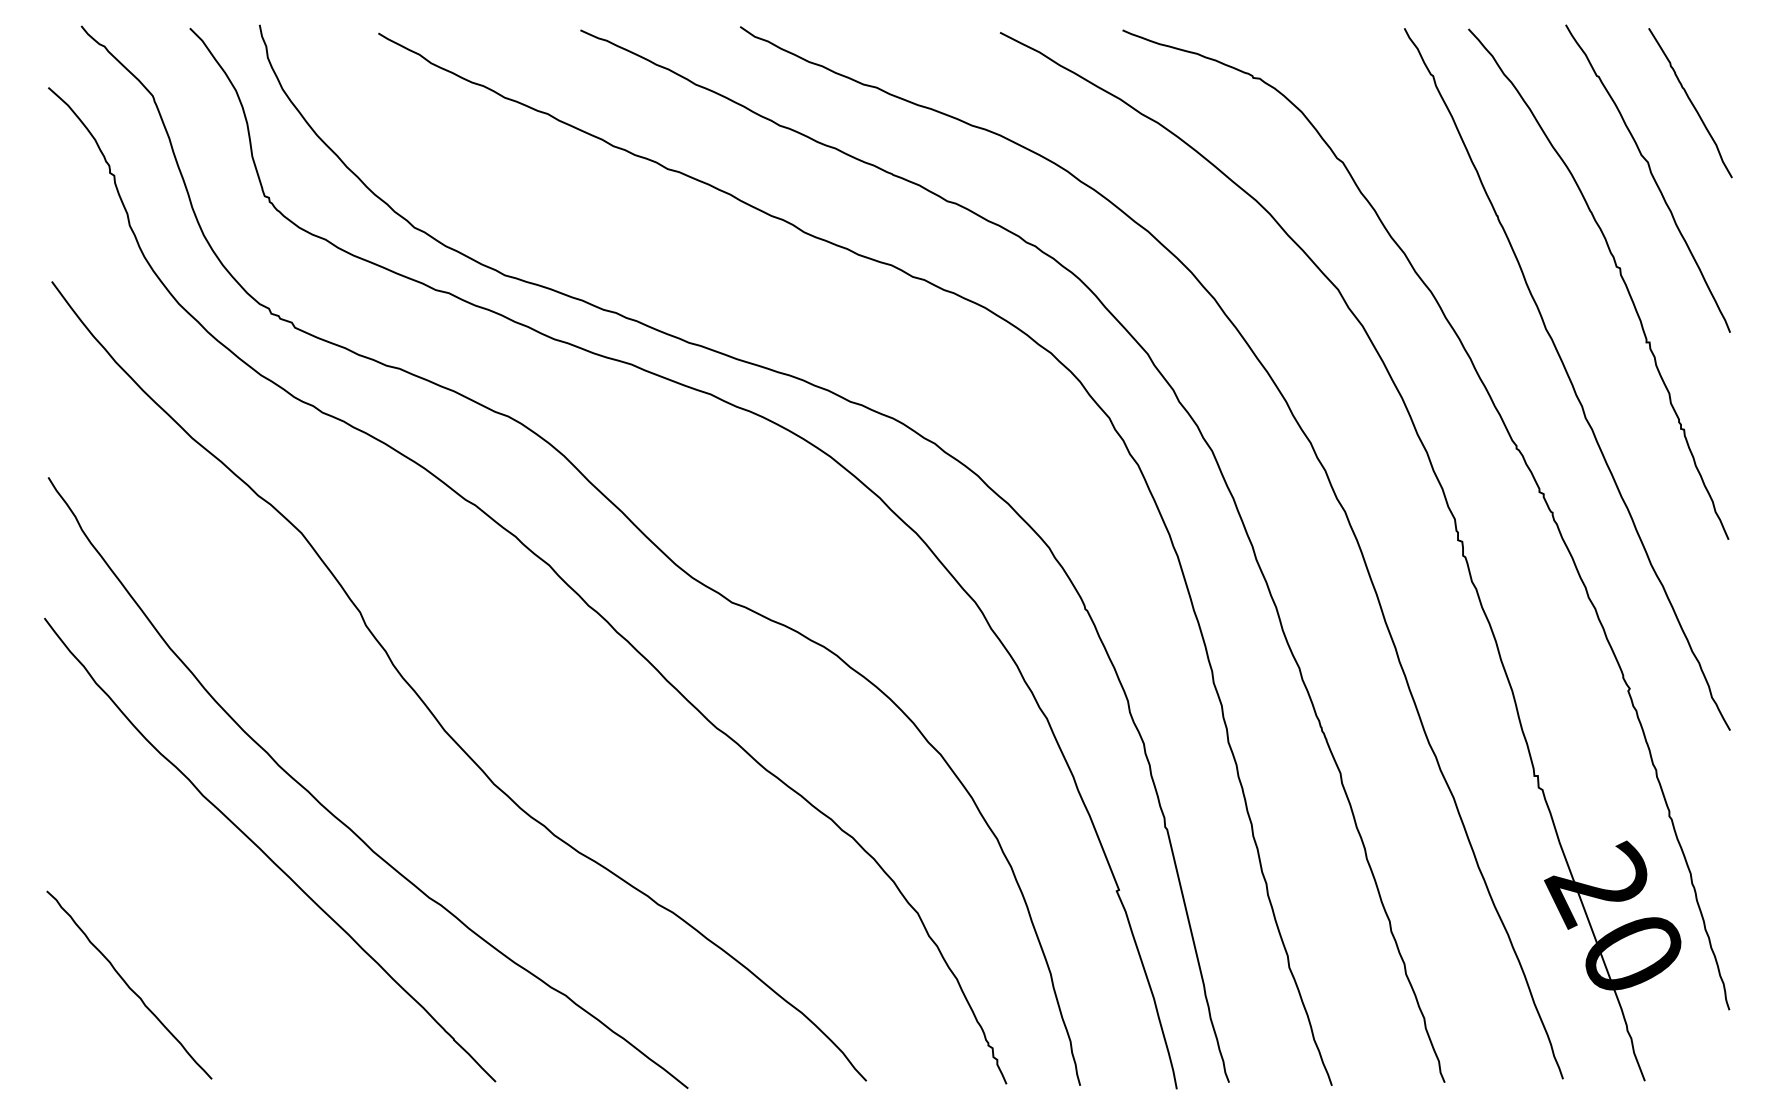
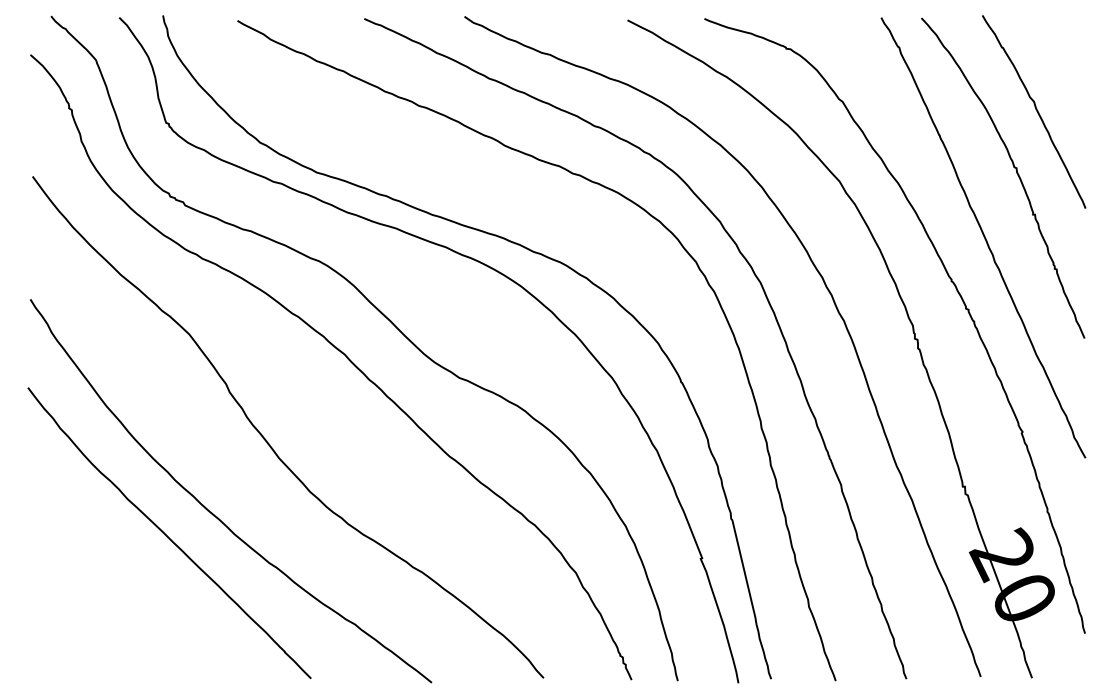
curve: (1690, 103) -> (1060, 64), removed
curve: (128, 984) -> (80, 617), removed

